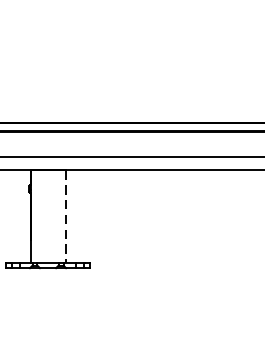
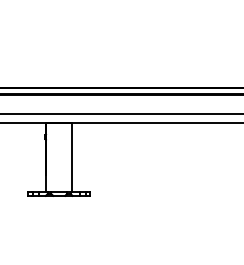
line: (65, 216) -> (72, 157), dashed -> solid

